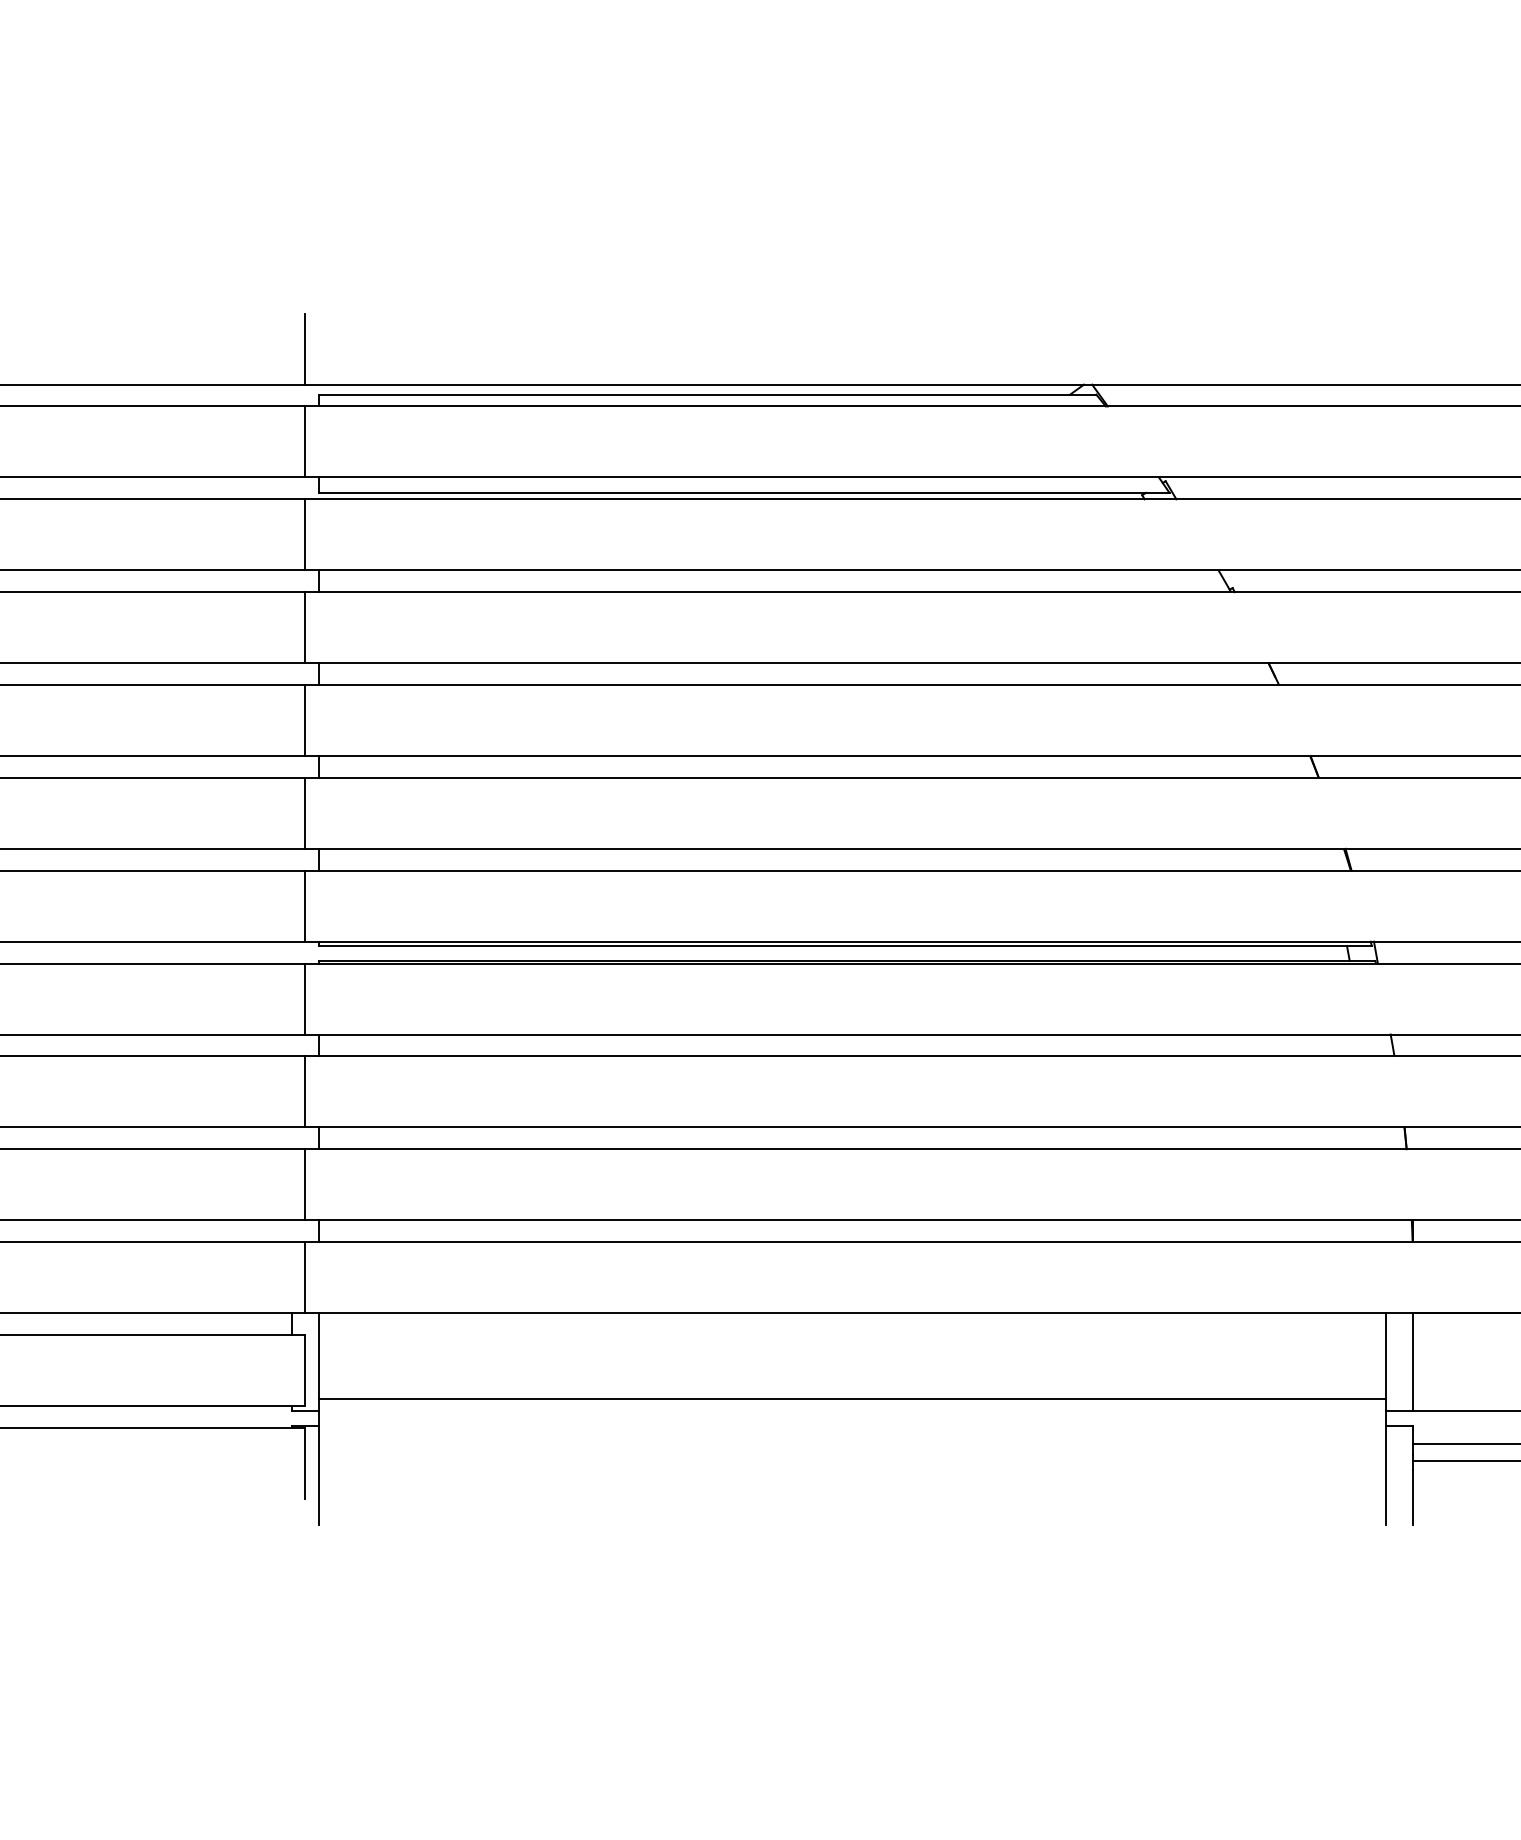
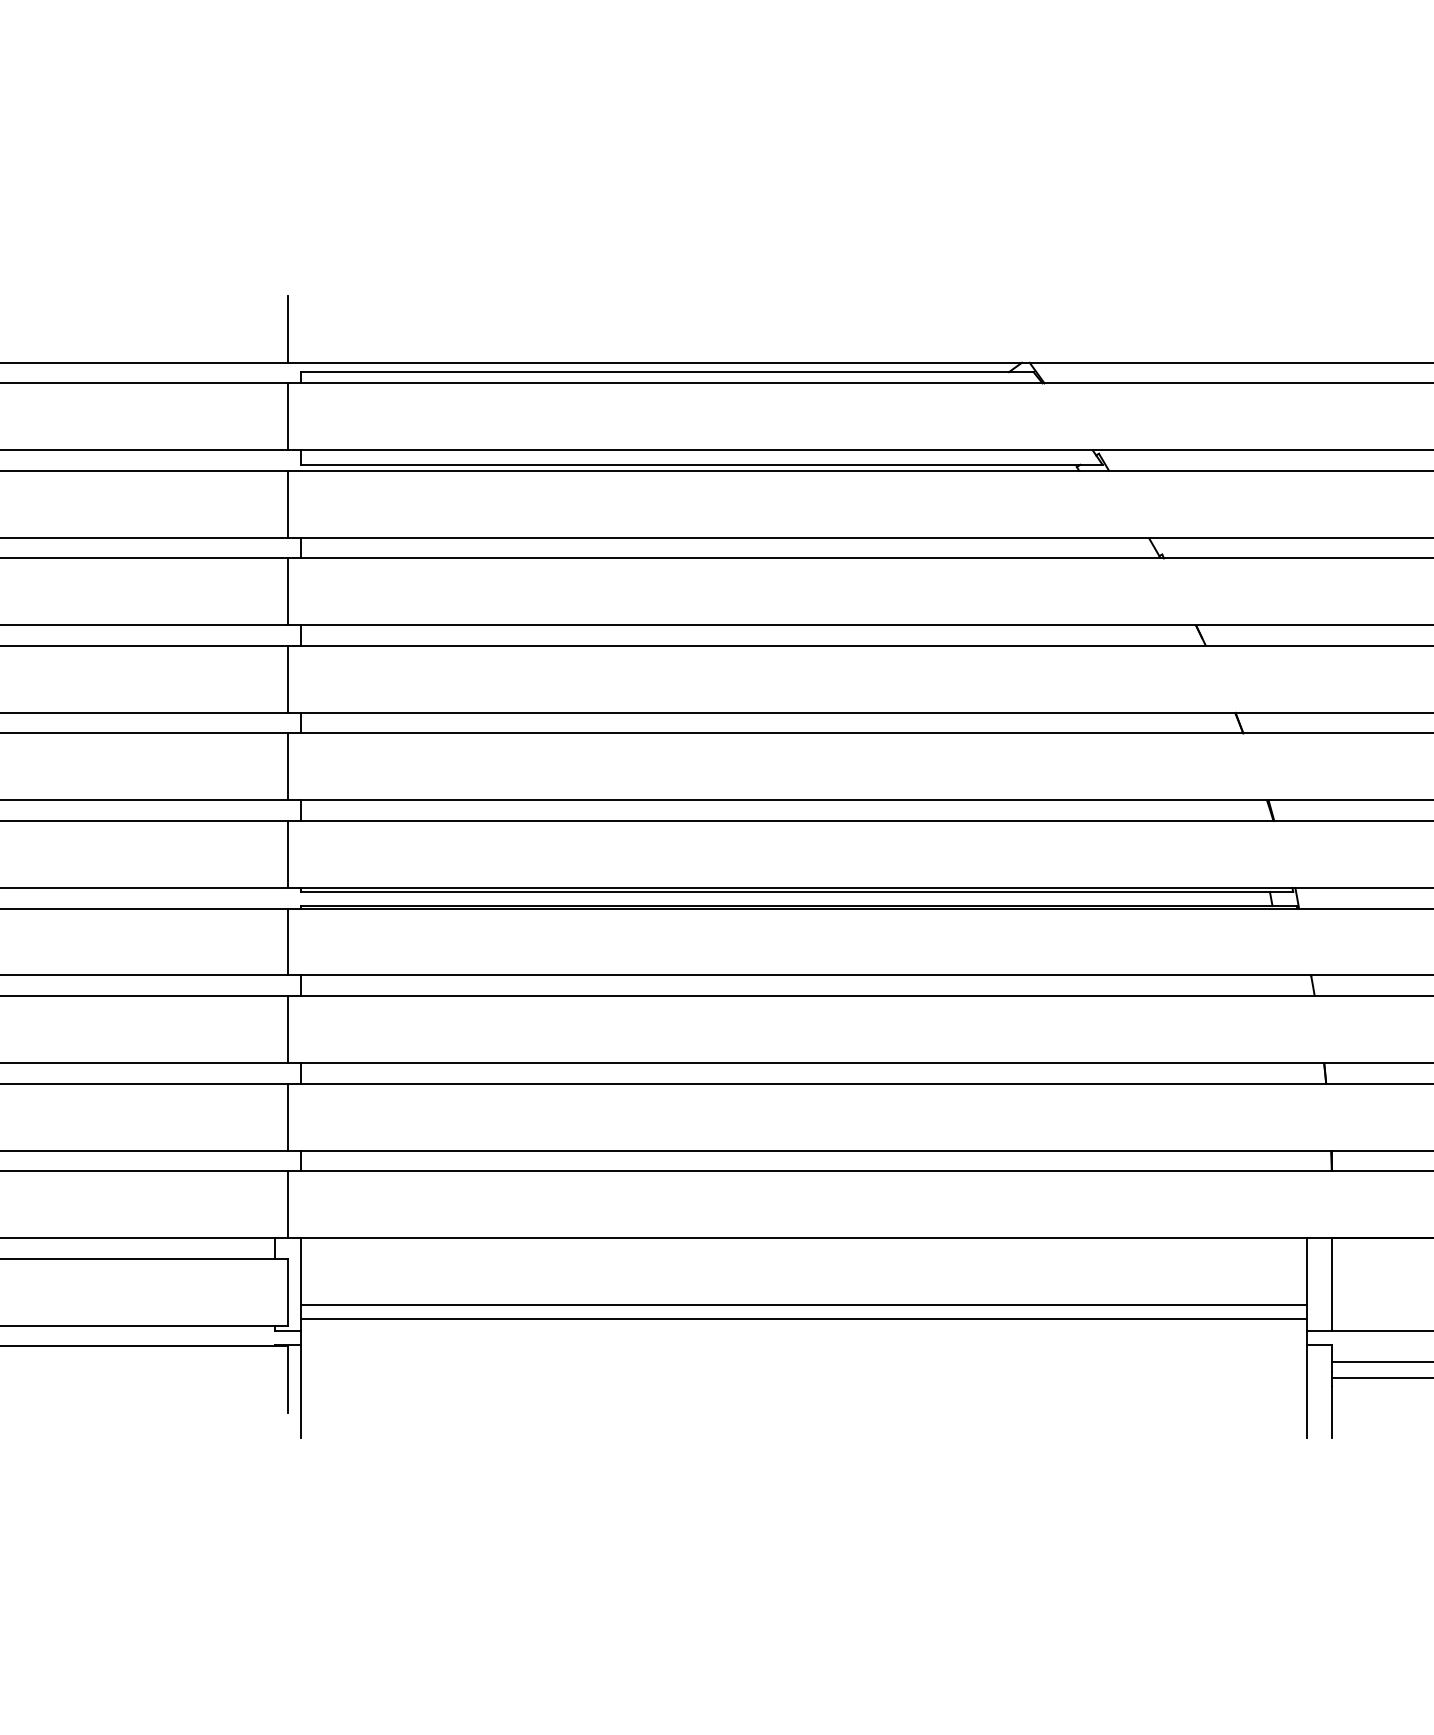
line: (852, 1384) -> (803, 1305), added

